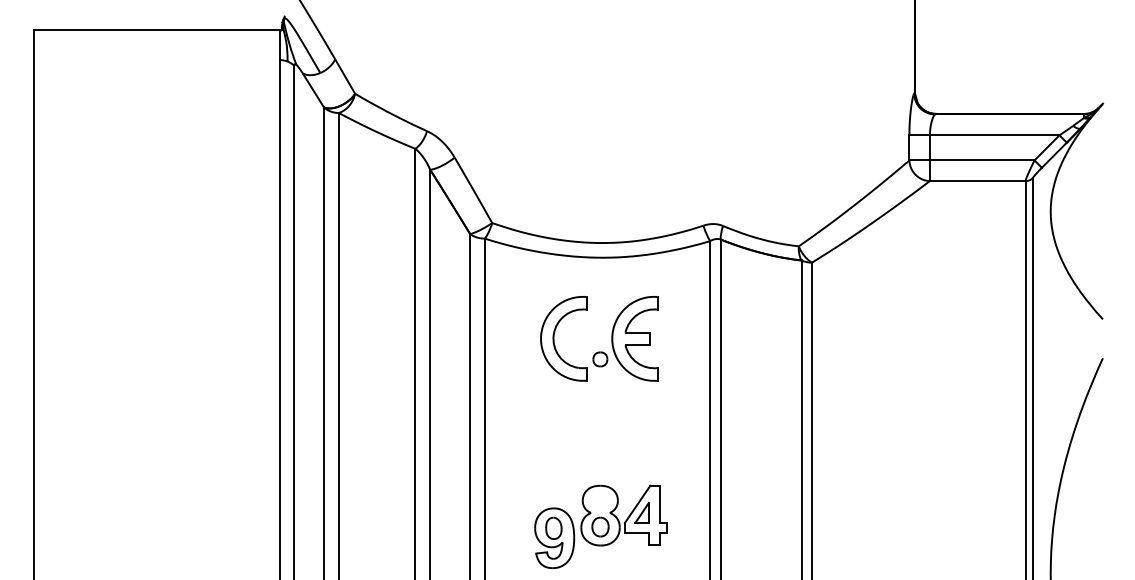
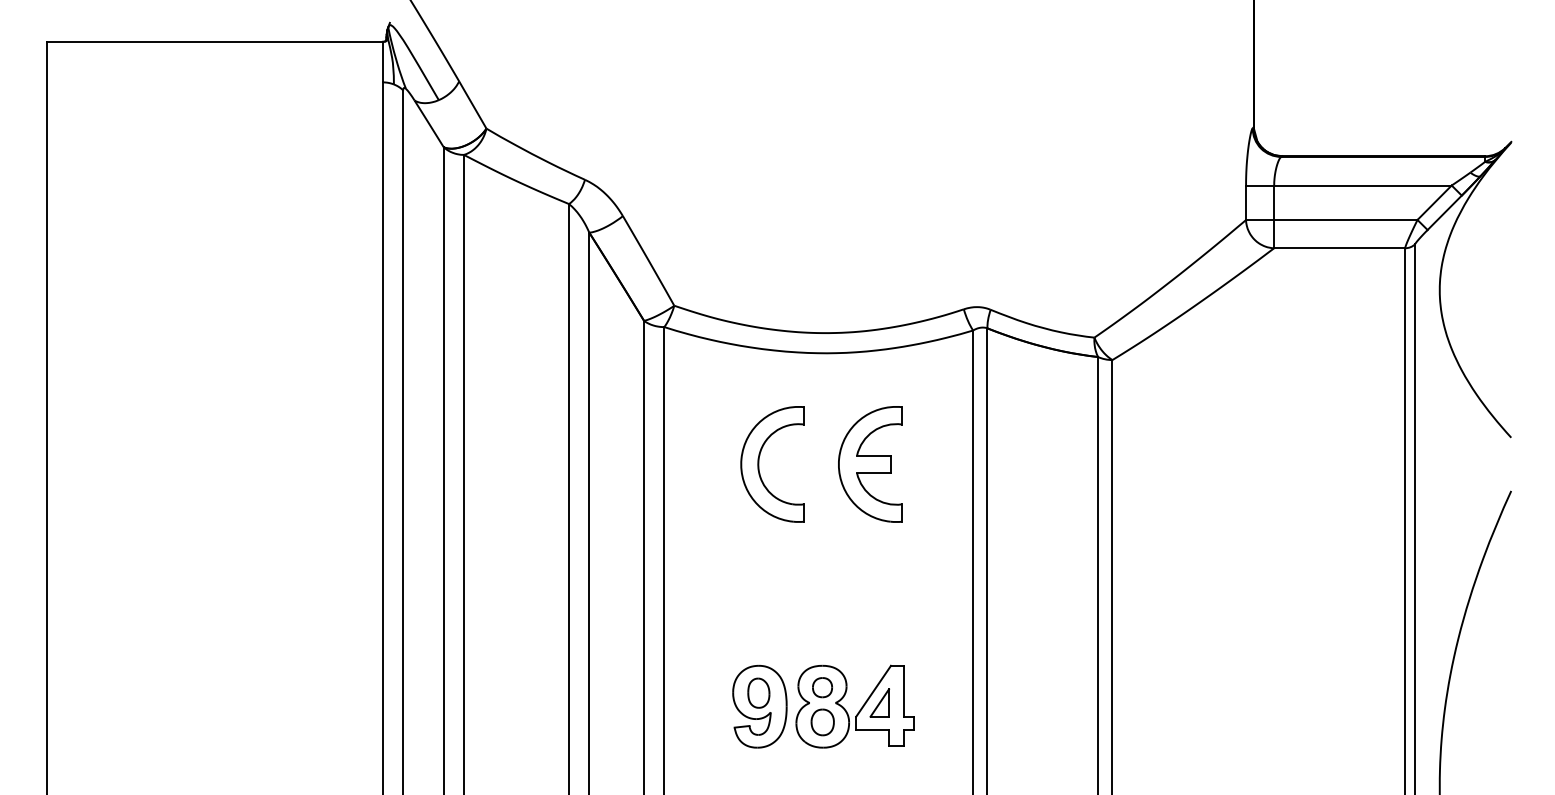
part: (600, 359) -> (822, 687), moved
part: (554, 538) -> (759, 706), moved

